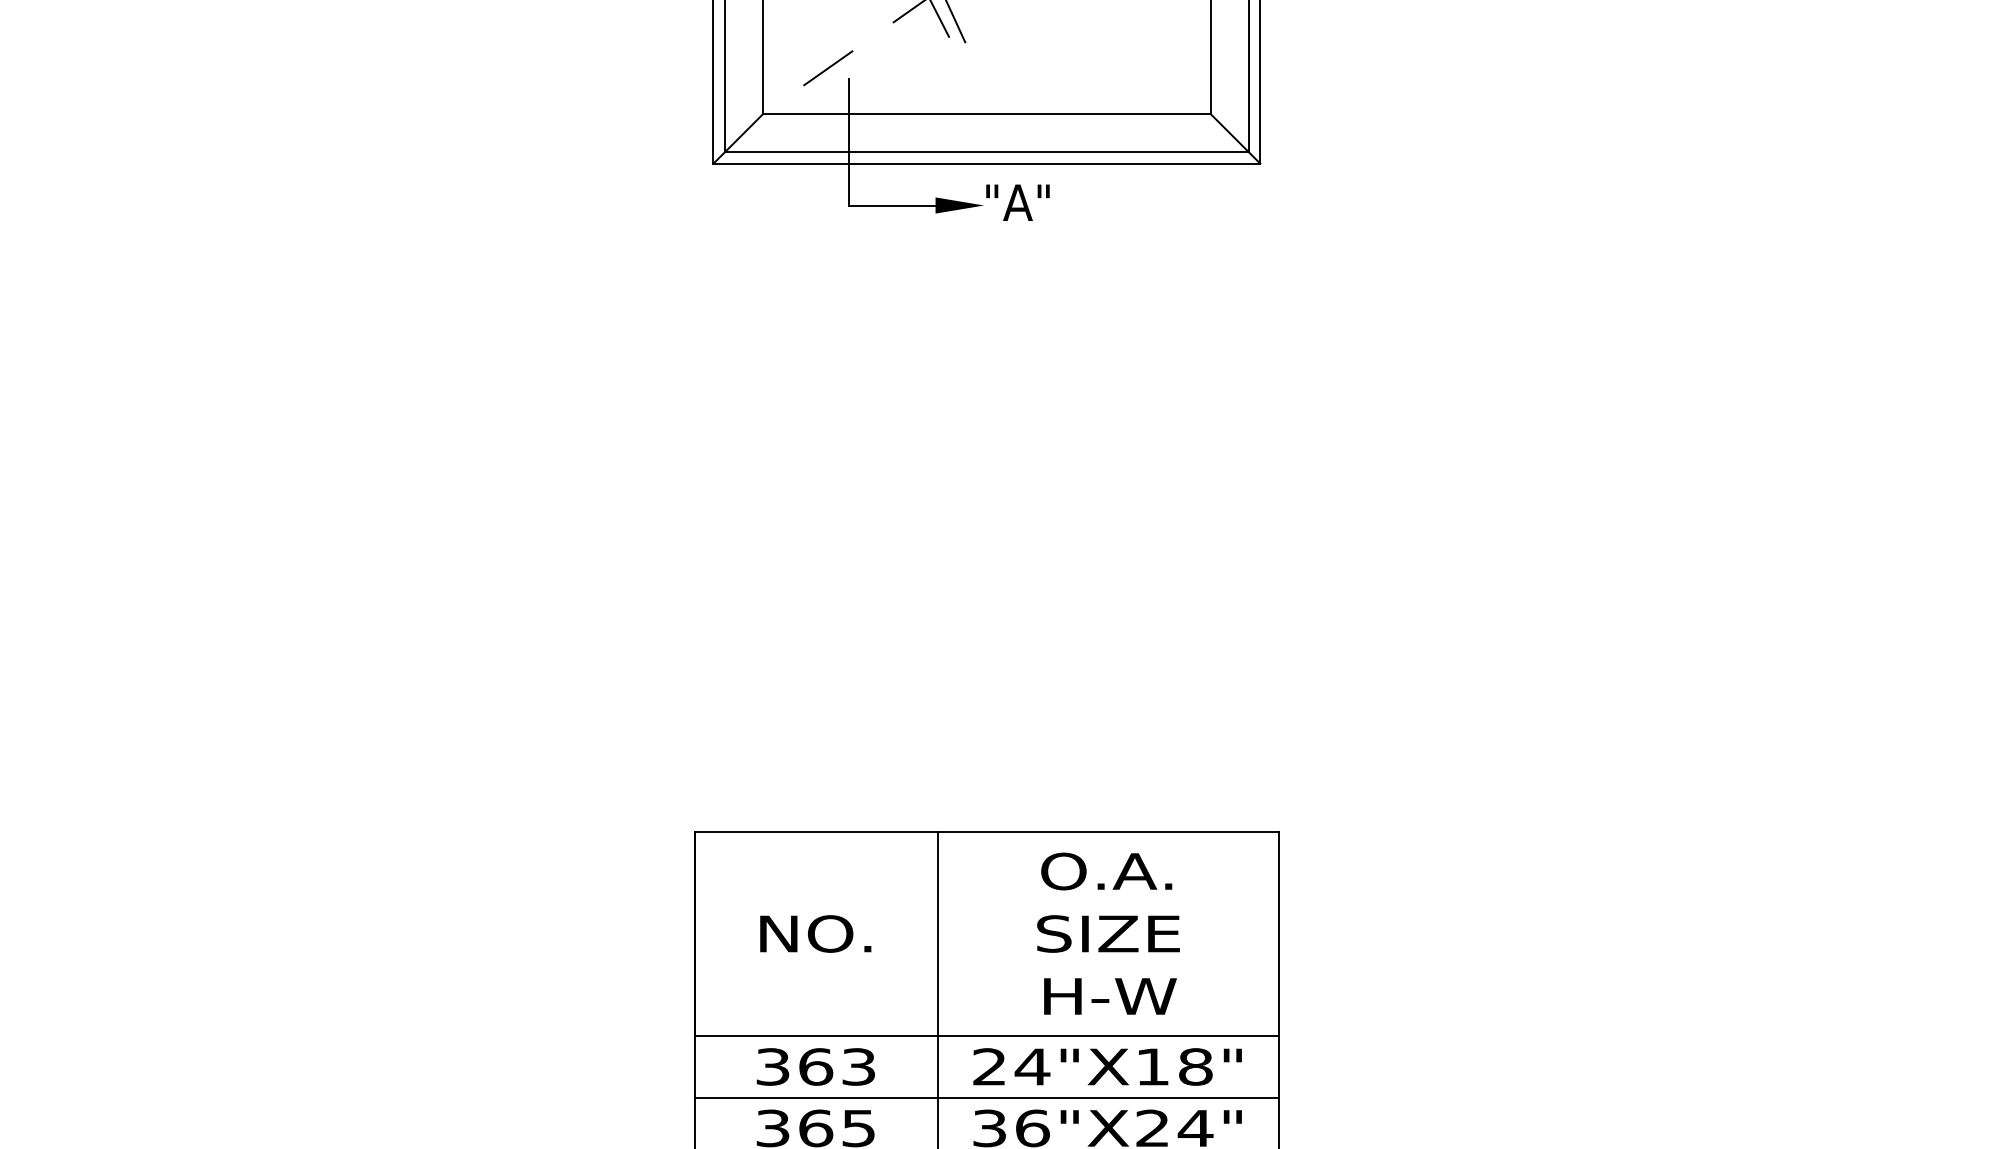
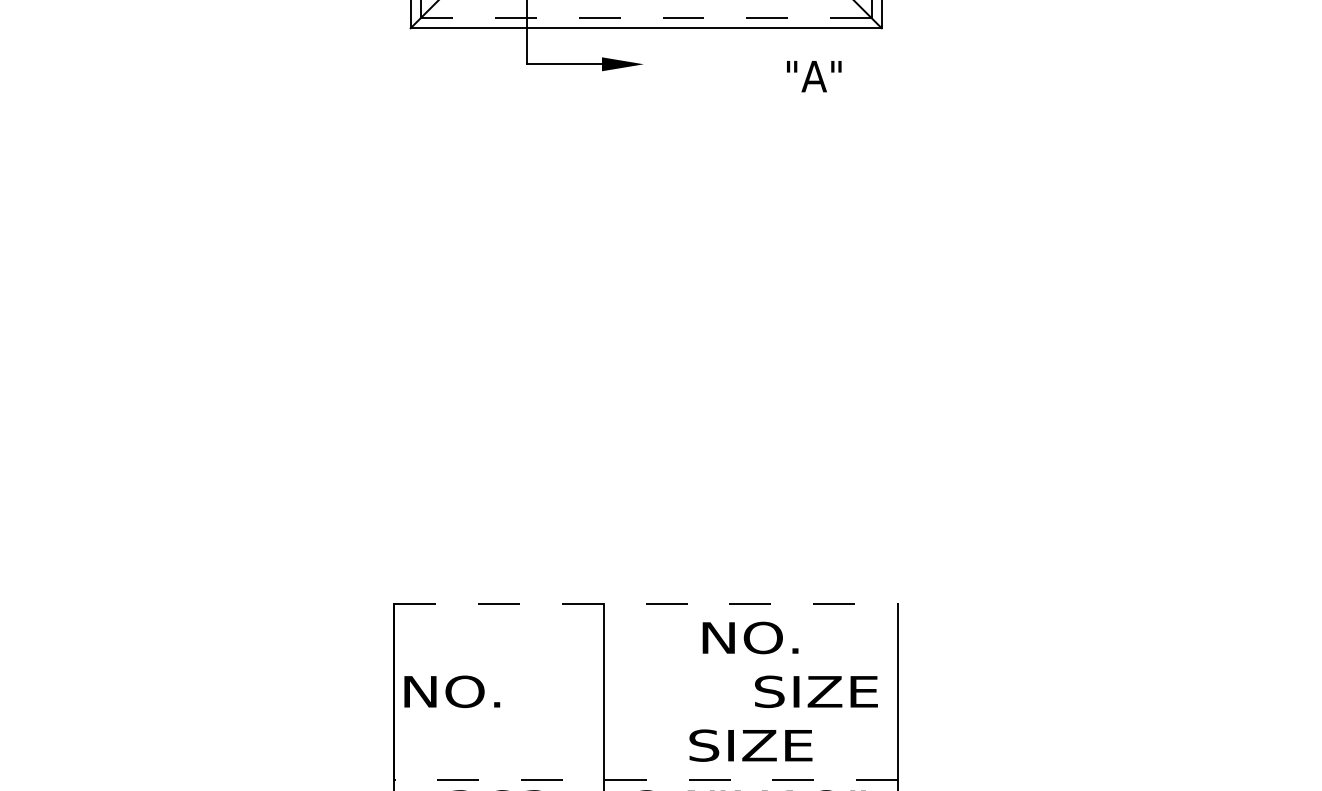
line: (986, 152) -> (645, 18), solid -> dashed
text: (1017, 202) -> (813, 76), moved
line: (987, 831) -> (646, 603), solid -> dashed
text: (1106, 871) -> (749, 637), O.A. -> NO.
text: (815, 933) -> (452, 691), moved
text: (1108, 933) -> (816, 691), moved
text: (1108, 996) -> (750, 745), H-W -> SIZE
line: (986, 1036) -> (645, 780), solid -> dashed

